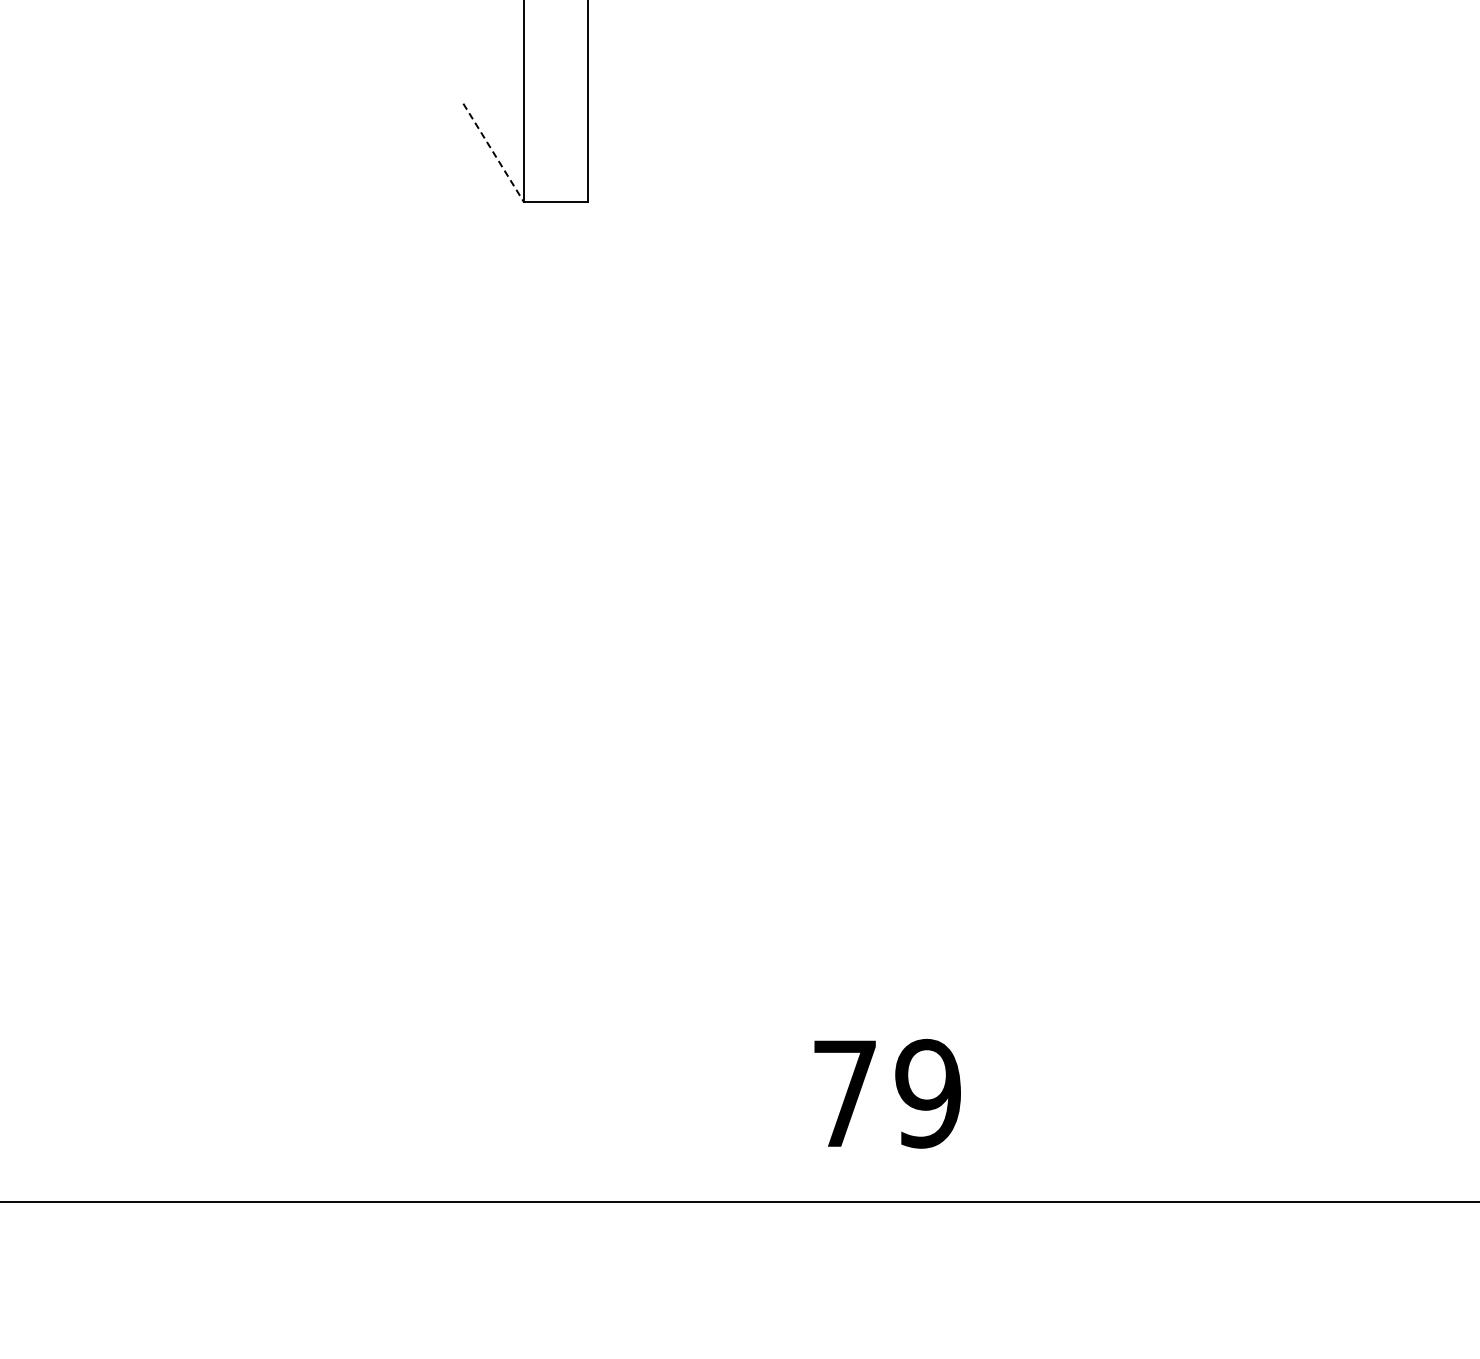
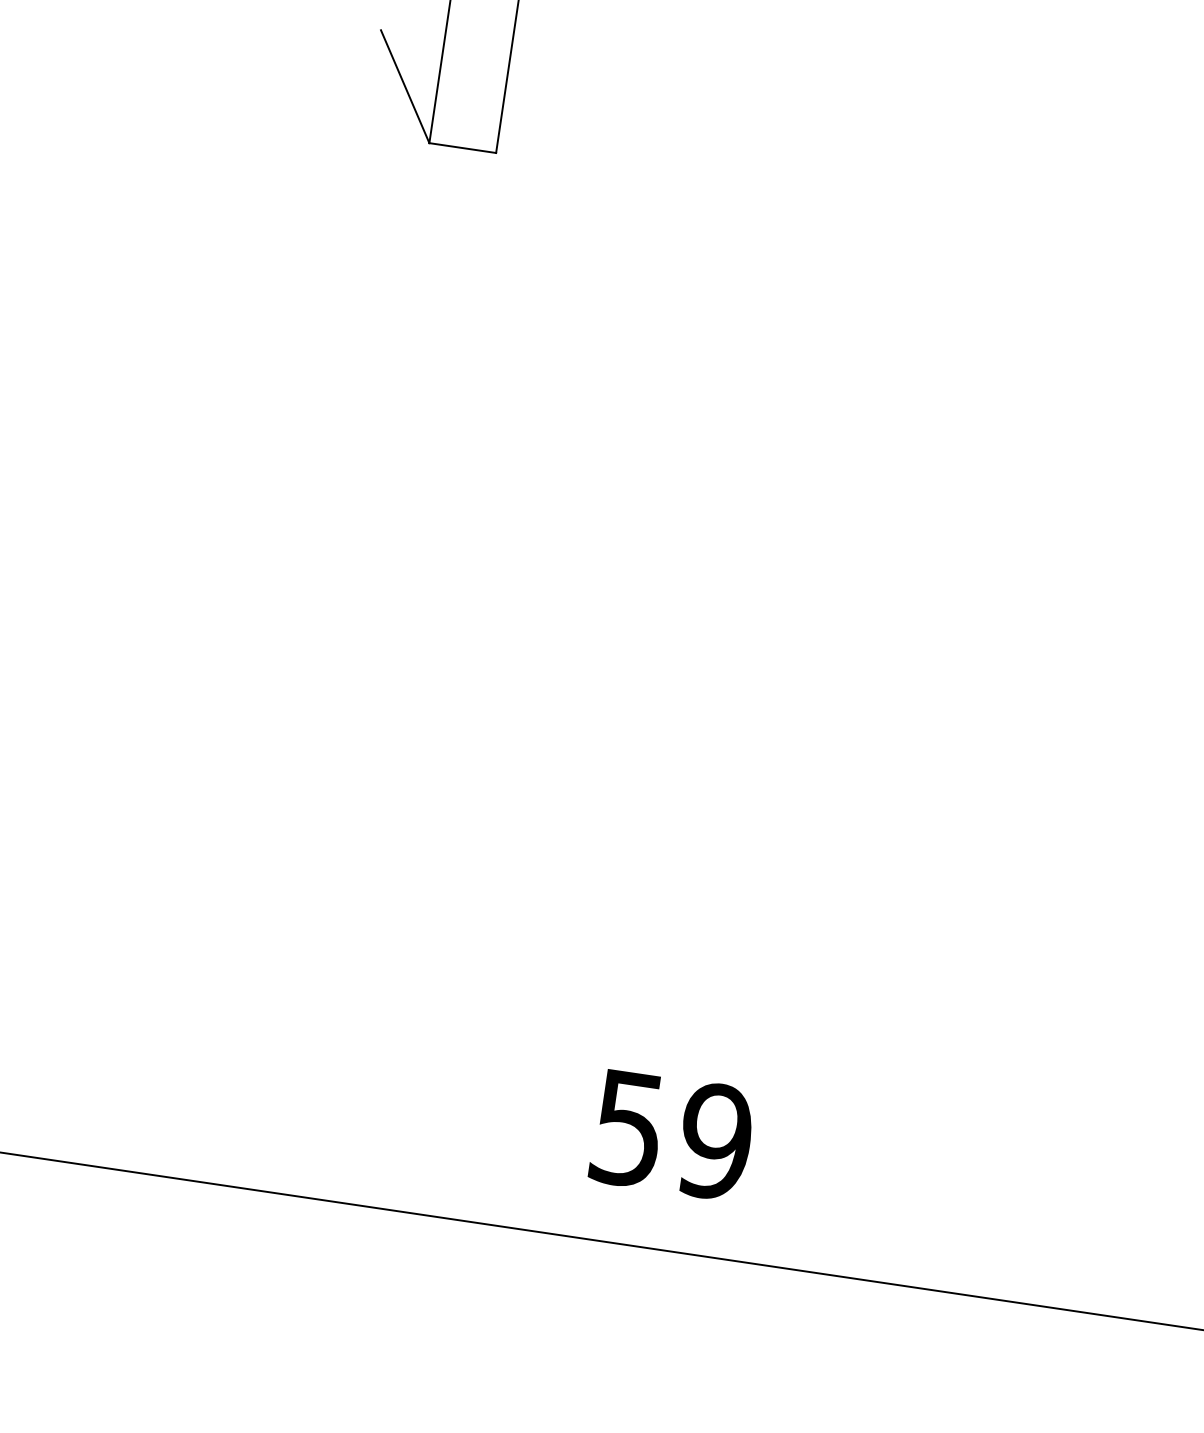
line: (493, 152) -> (405, 86), dashed -> solid
text: (844, 1094) -> (627, 1129), 79 -> 59

